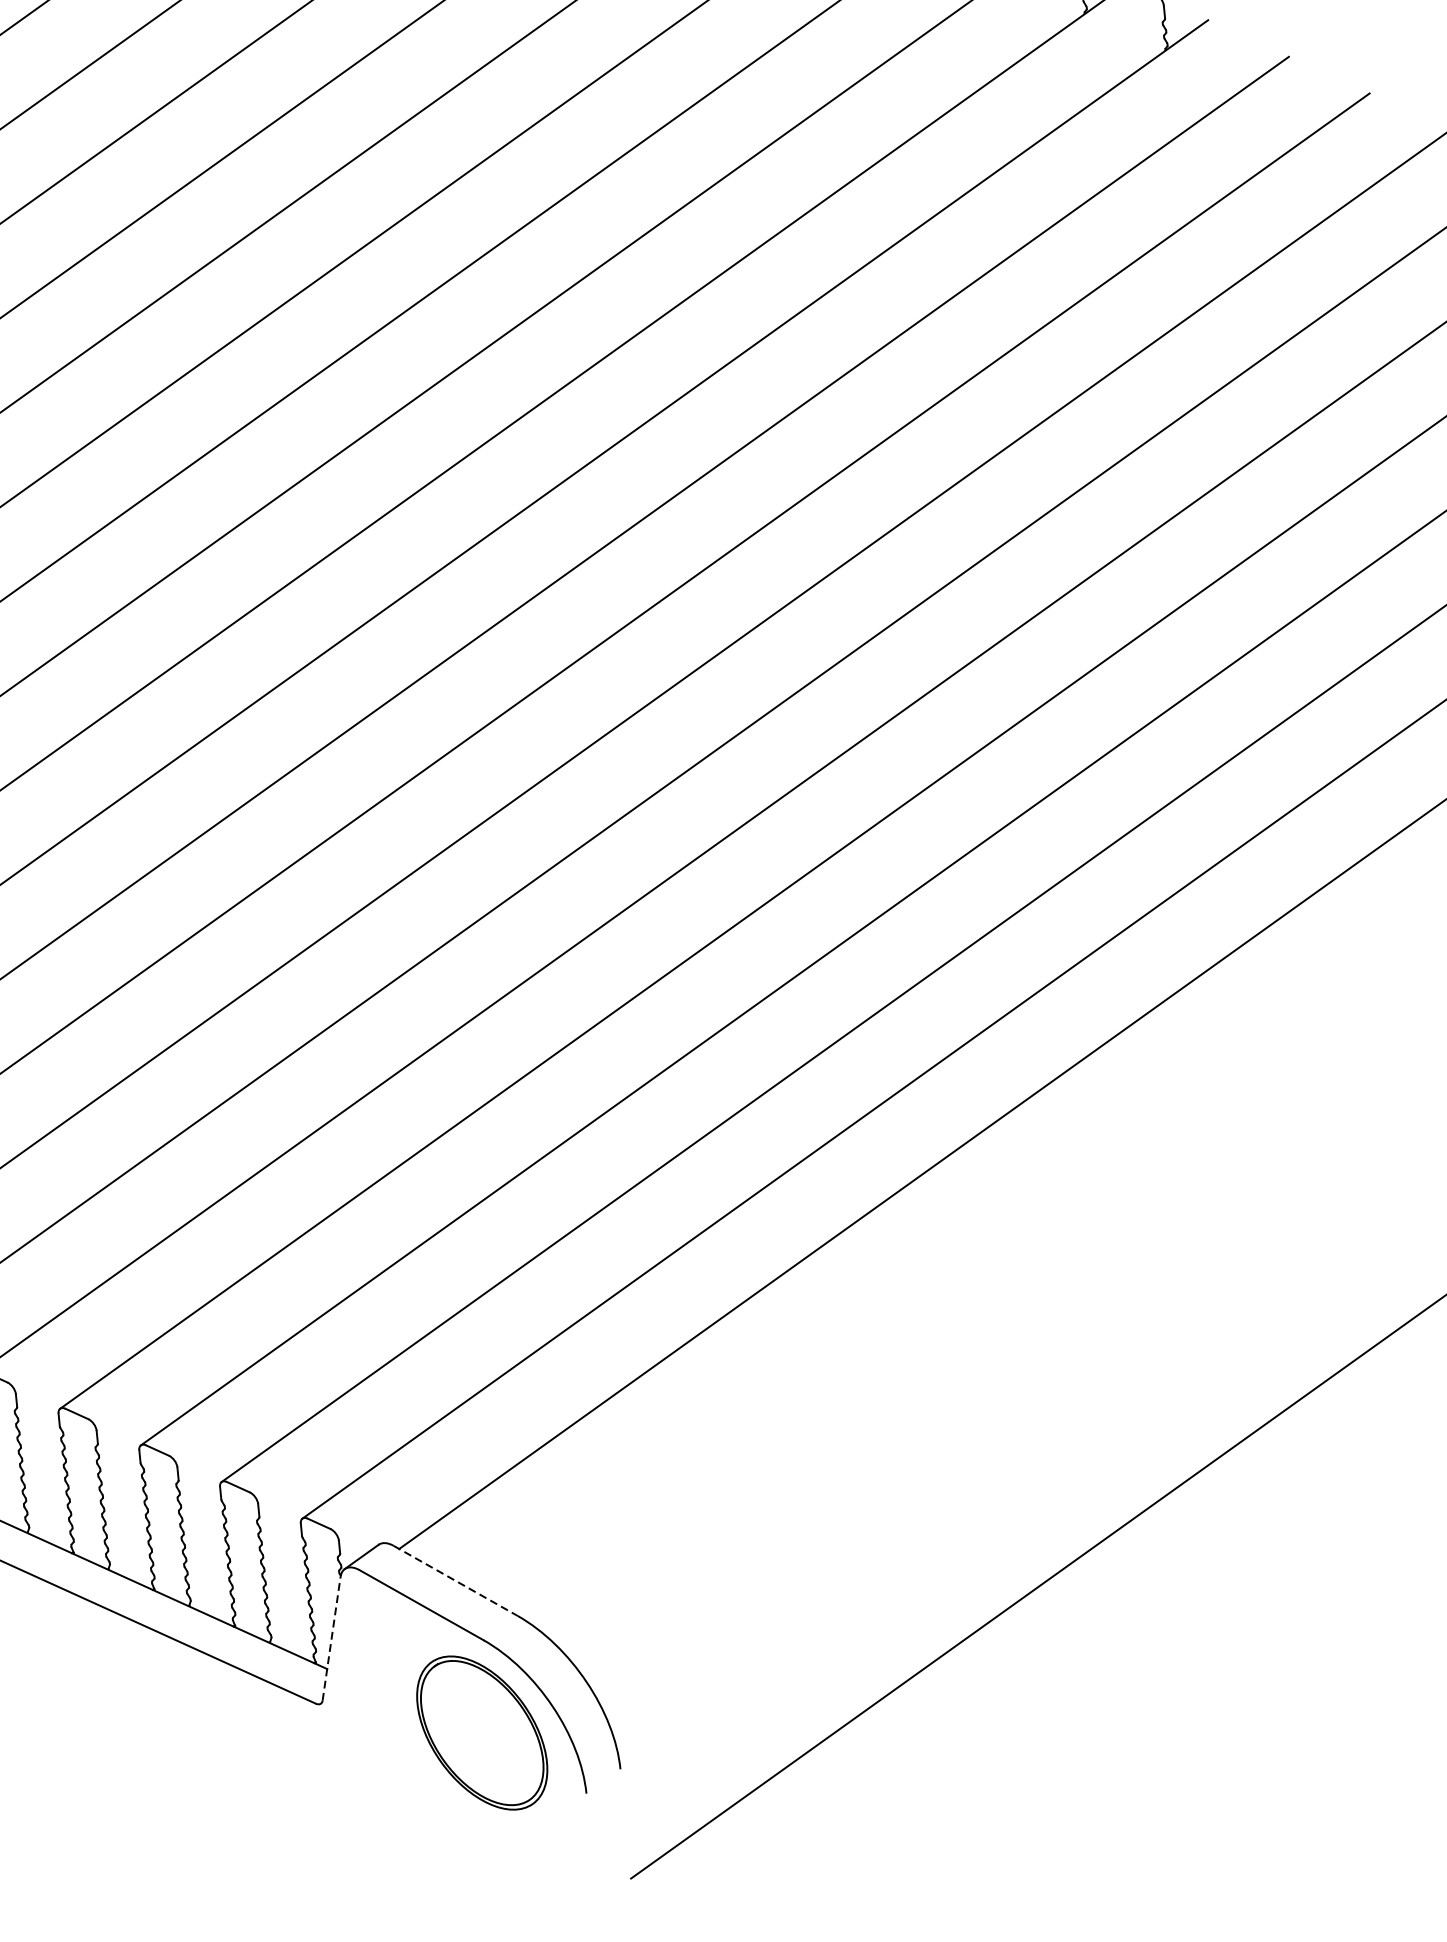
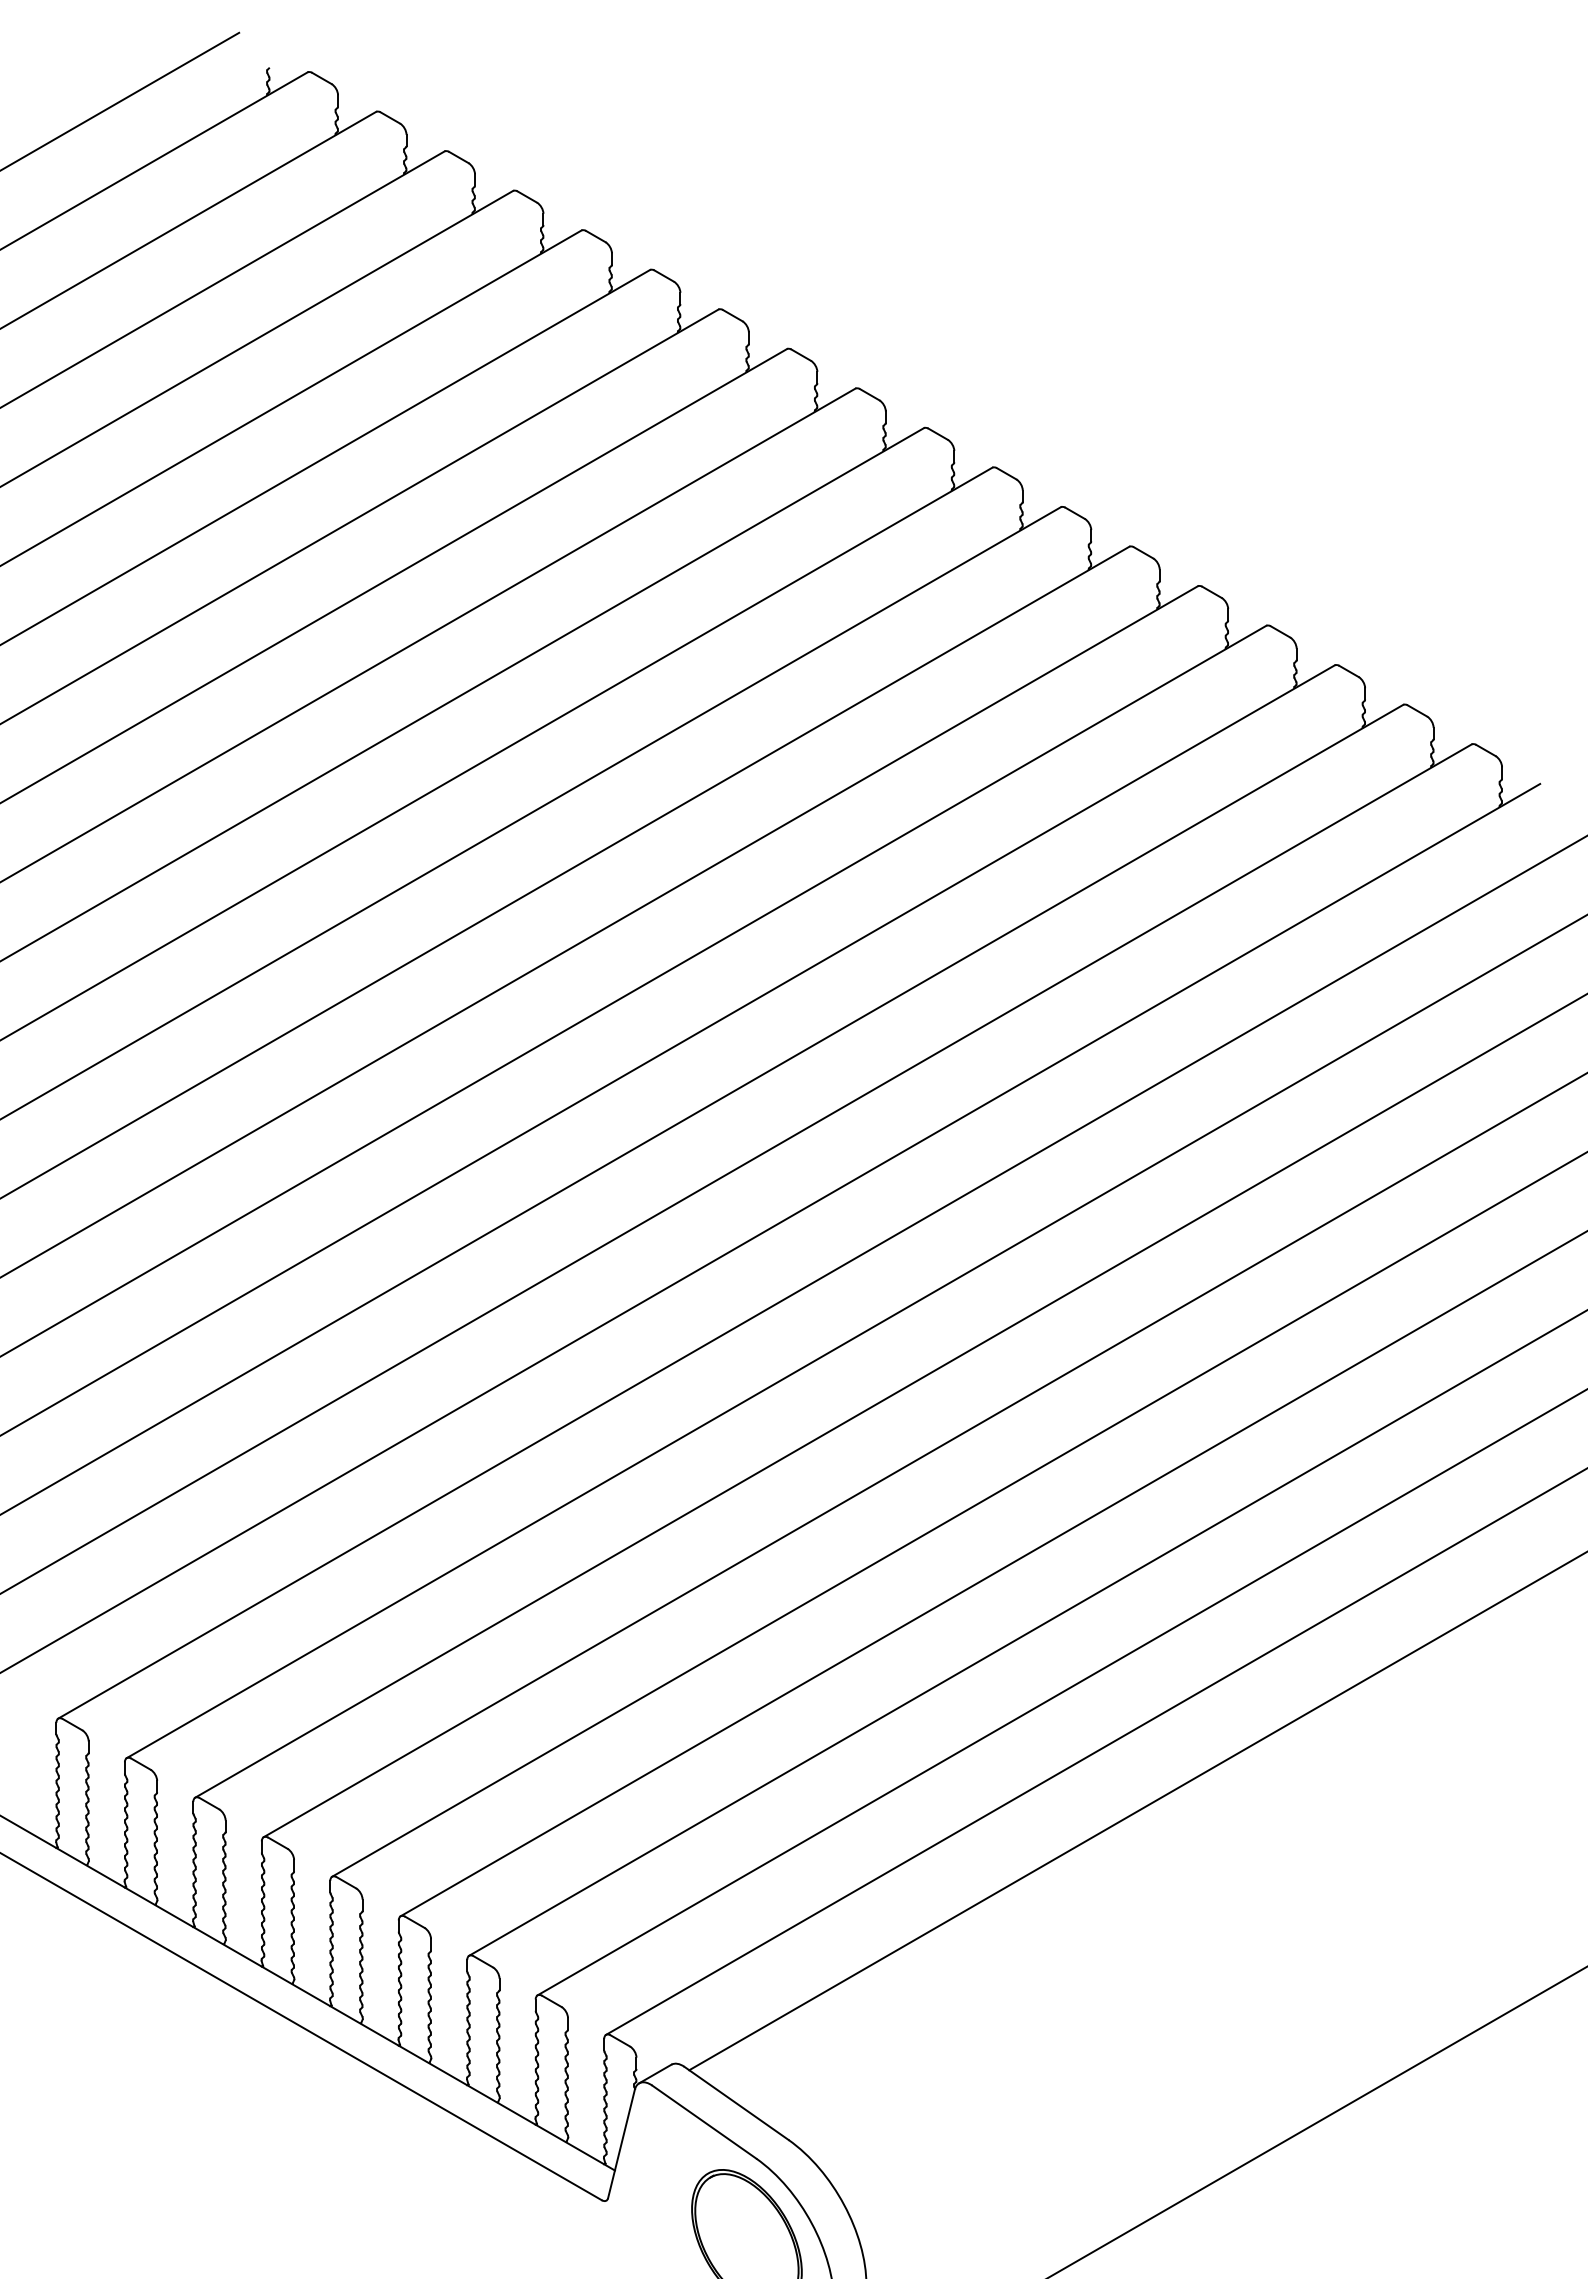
line: (455, 1580) -> (736, 2103), dashed -> solid
line: (331, 1638) -> (621, 2143), dashed -> solid

